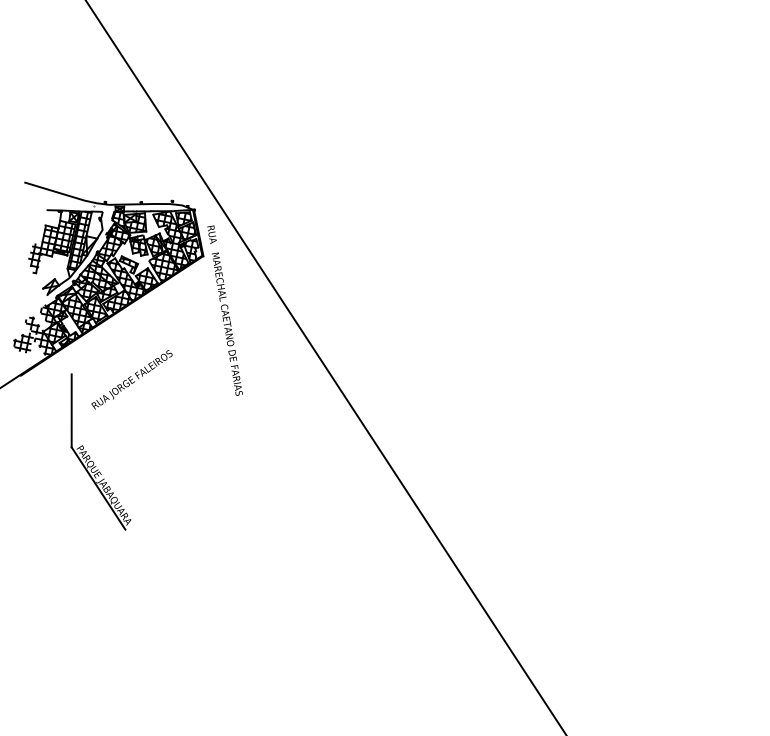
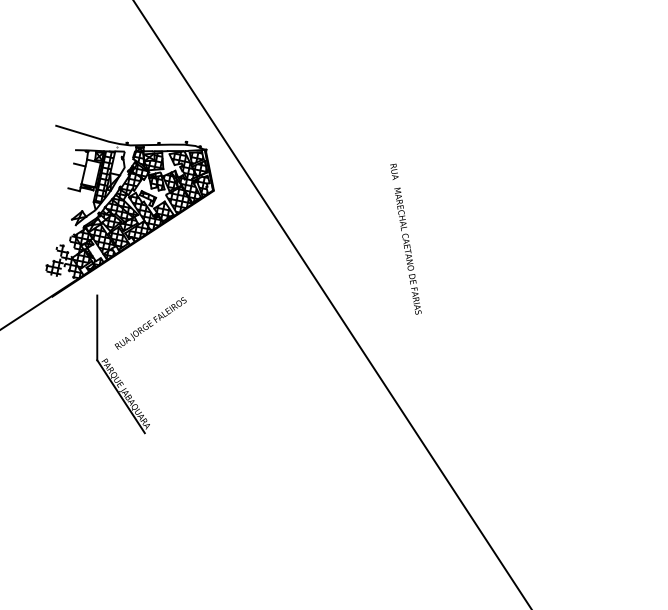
hatch: (51, 247) -> (79, 183), removed
text: (224, 310) -> (405, 239), moved
text: (131, 379) -> (150, 323), moved

